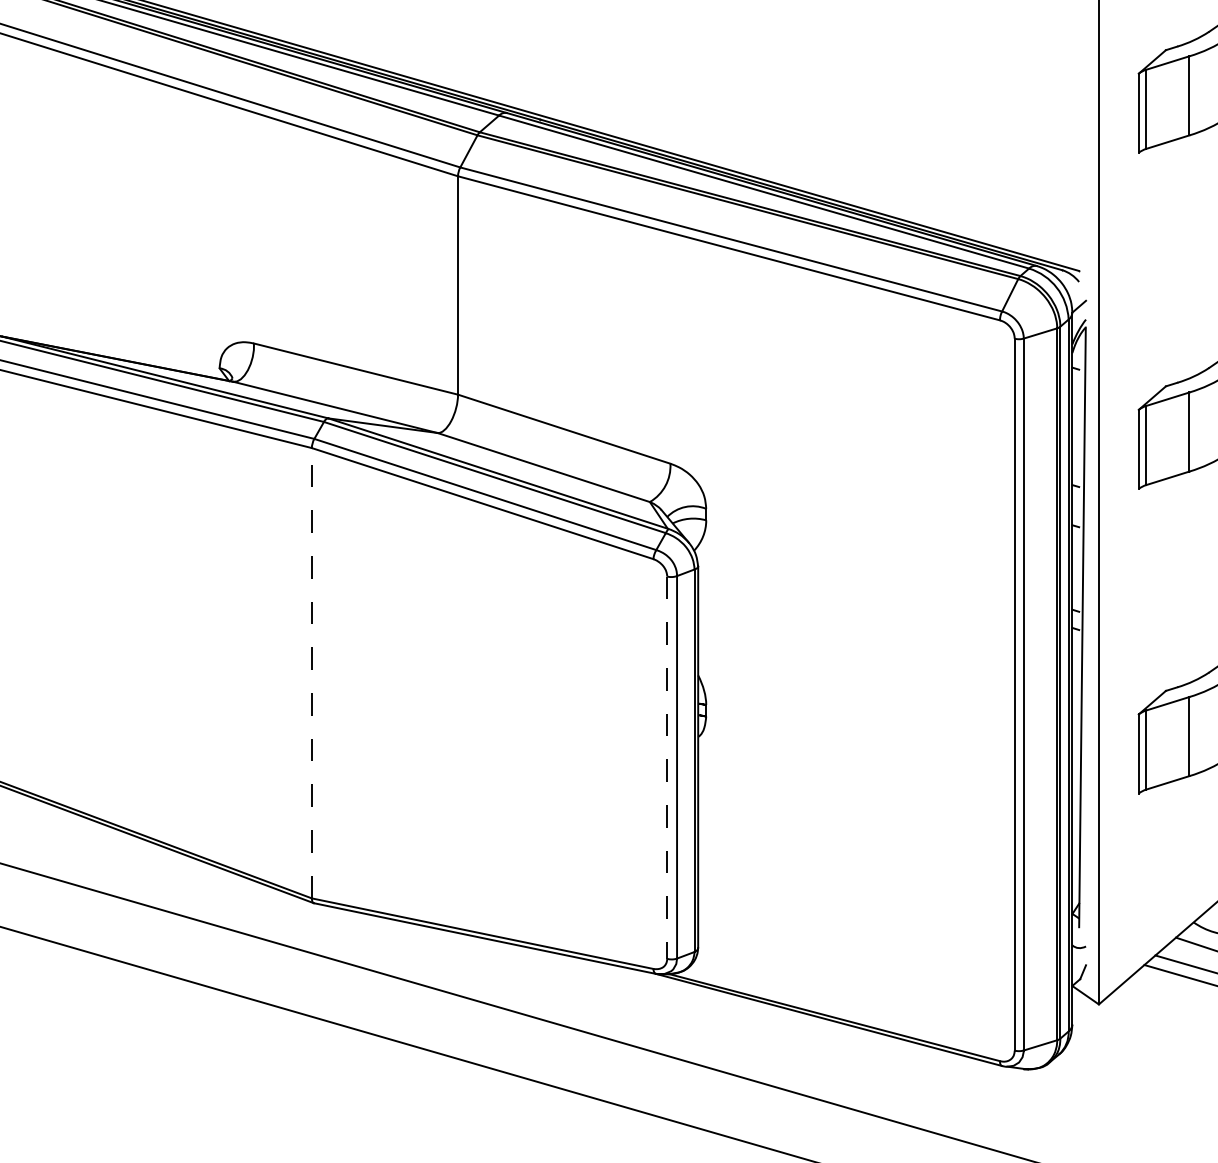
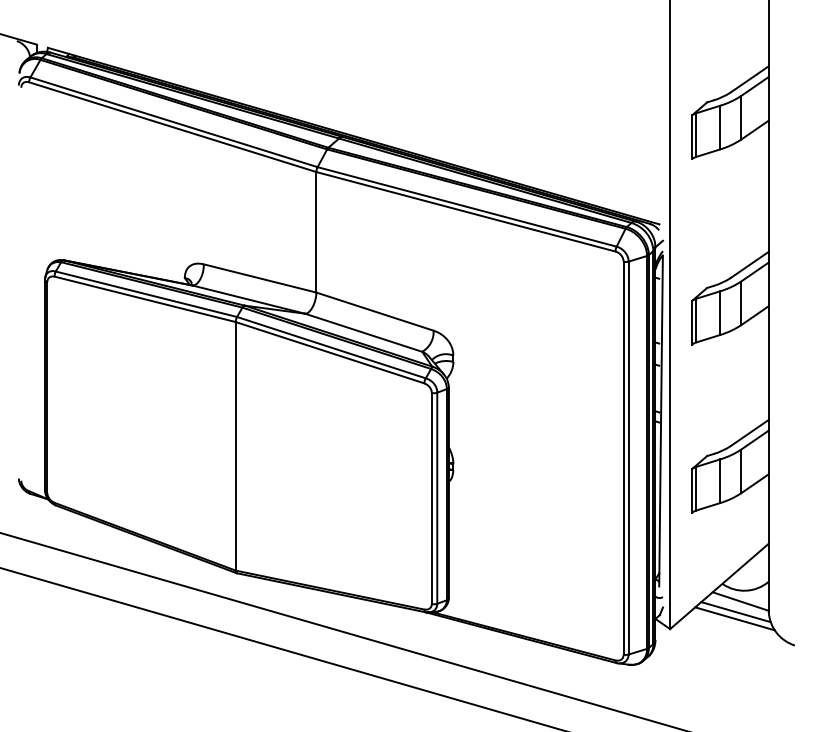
line: (311, 671) -> (235, 445), dashed -> solid
line: (666, 767) -> (431, 498), dashed -> solid

